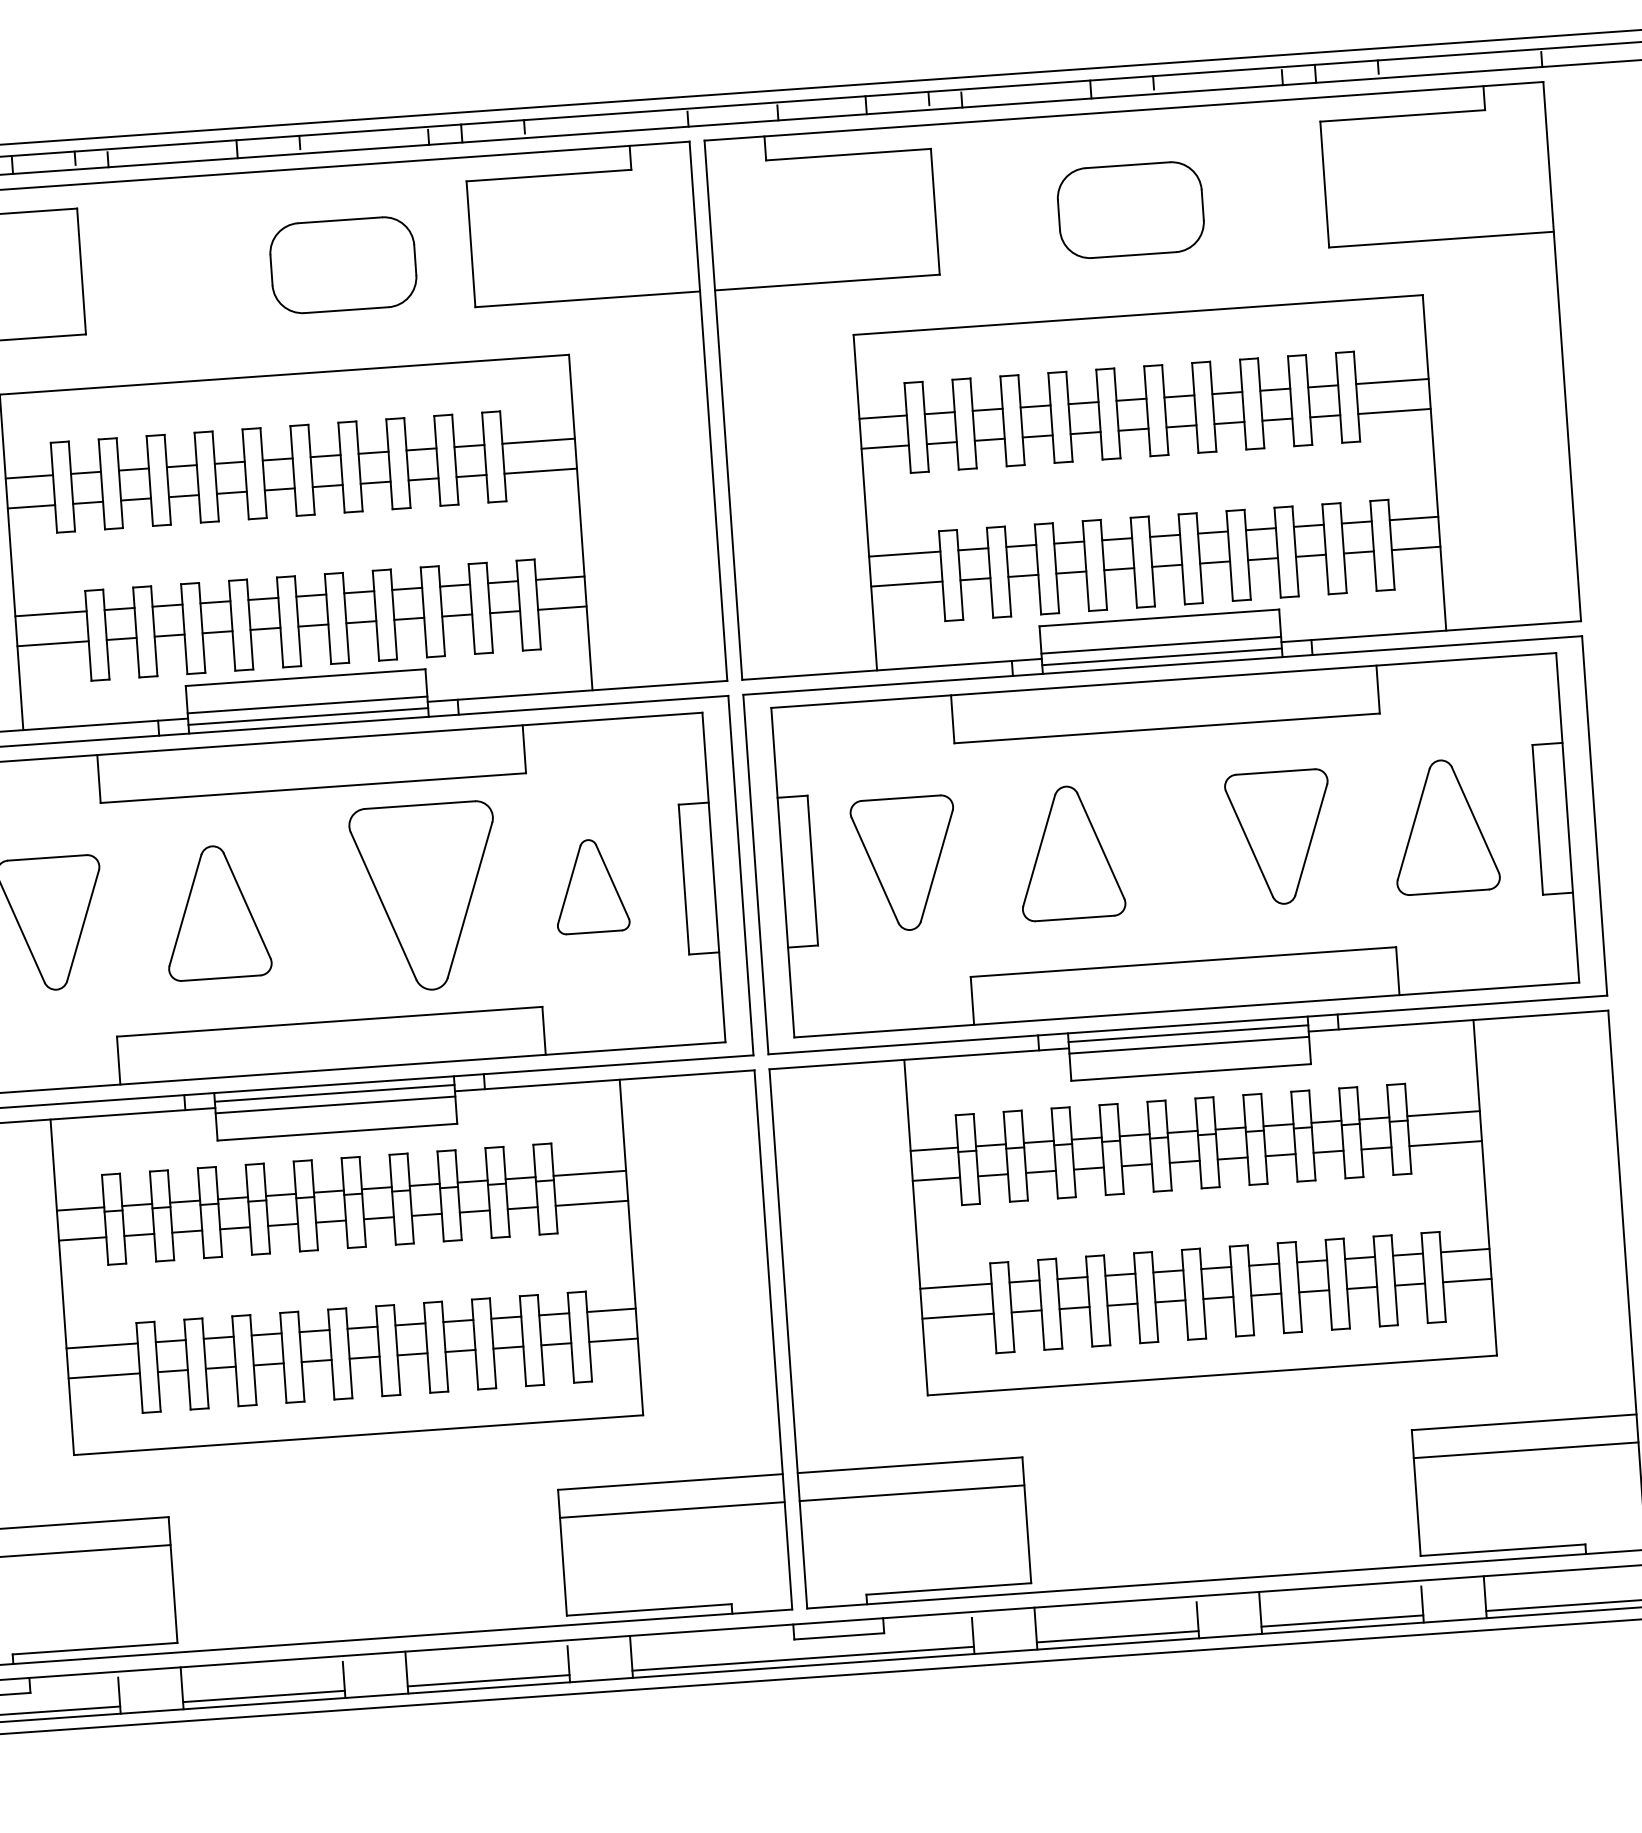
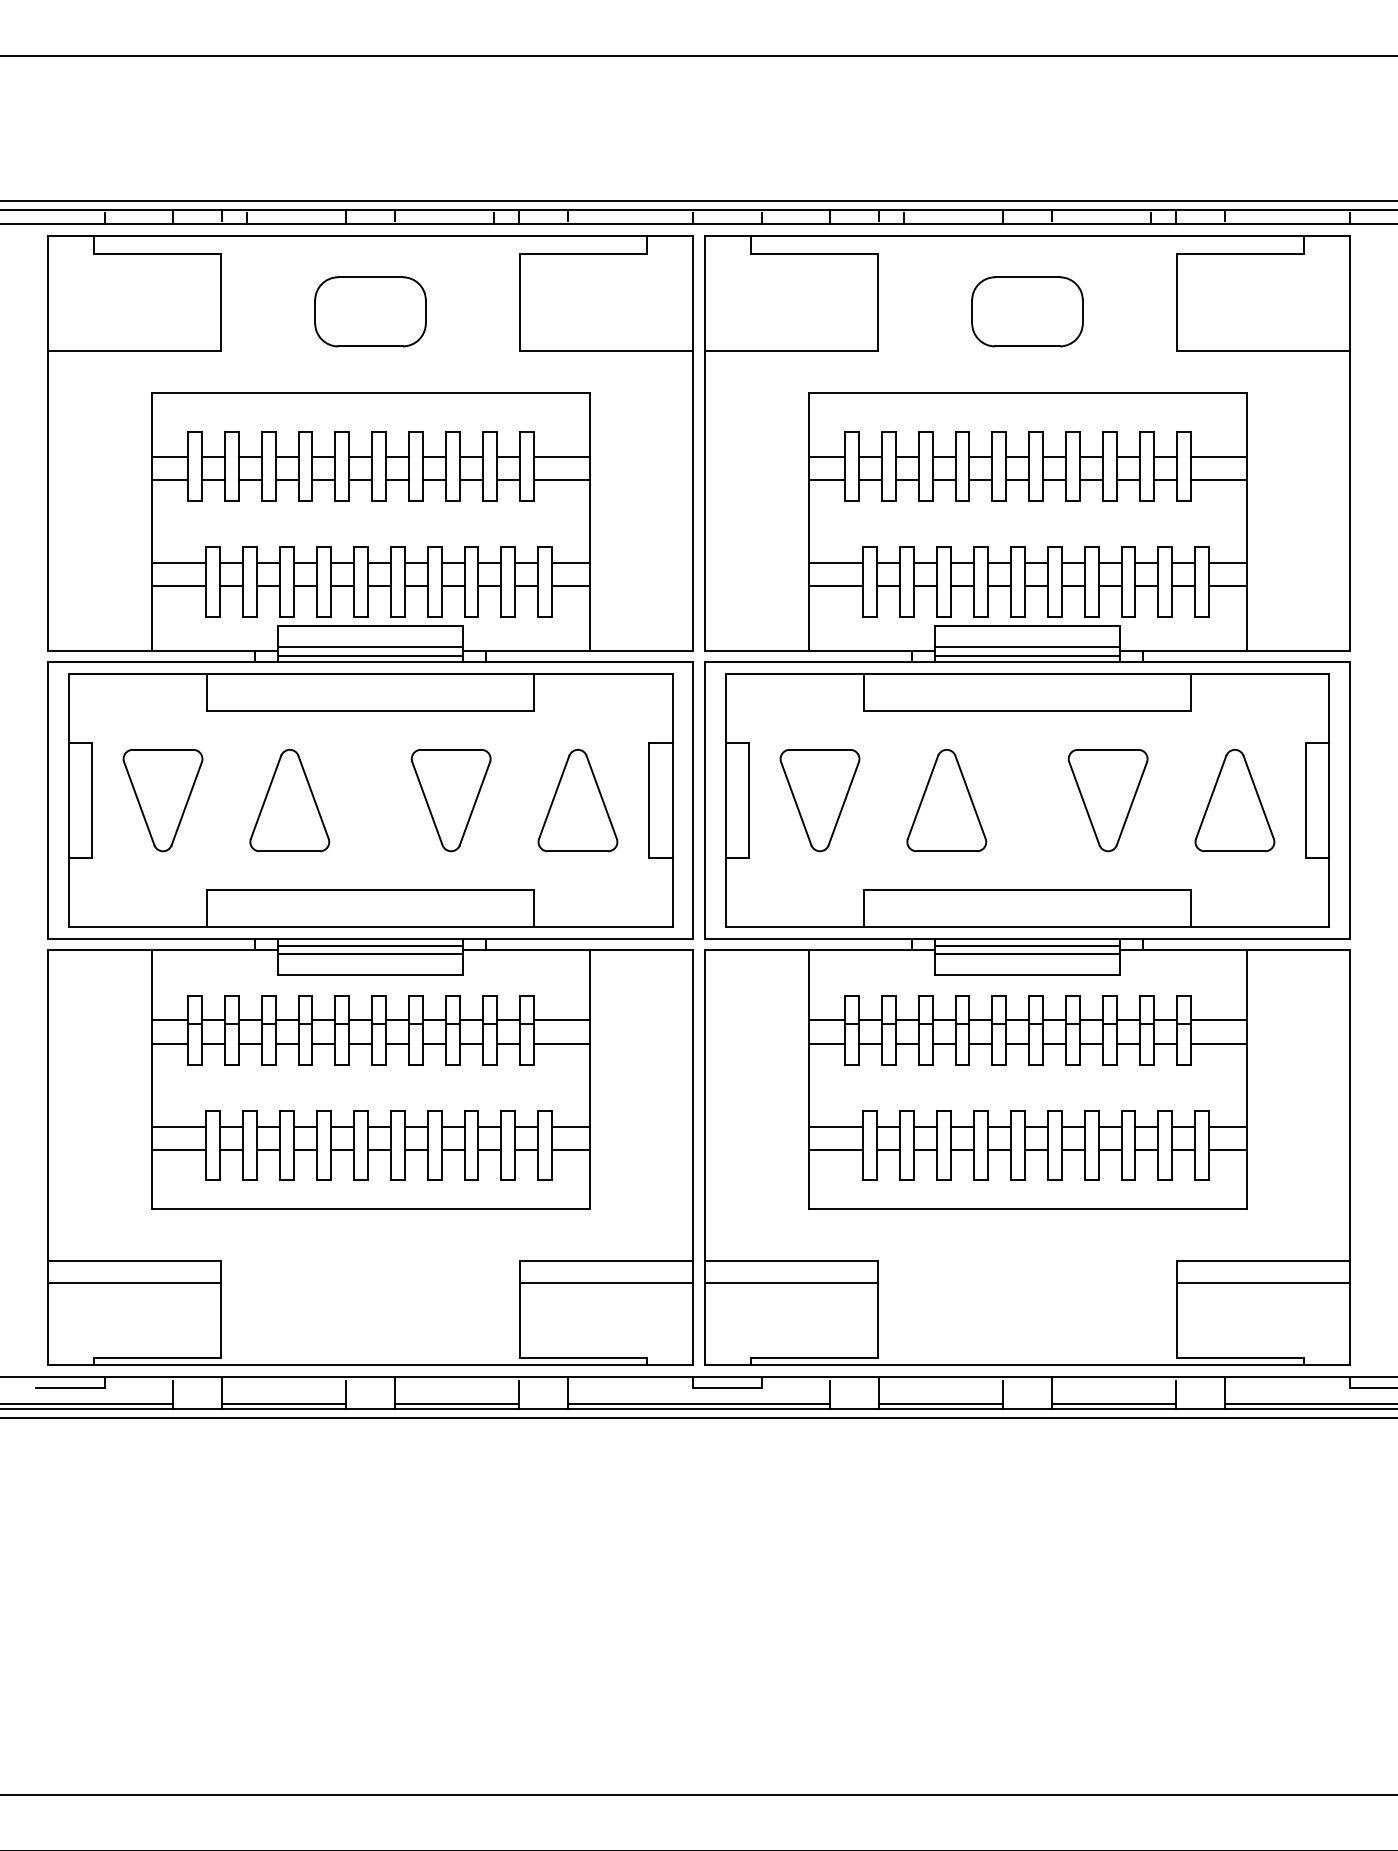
part: (343, 264) -> (370, 311), moved
part: (590, 886) -> (577, 800), size x1.43
part: (425, 897) -> (450, 800), size x0.71

